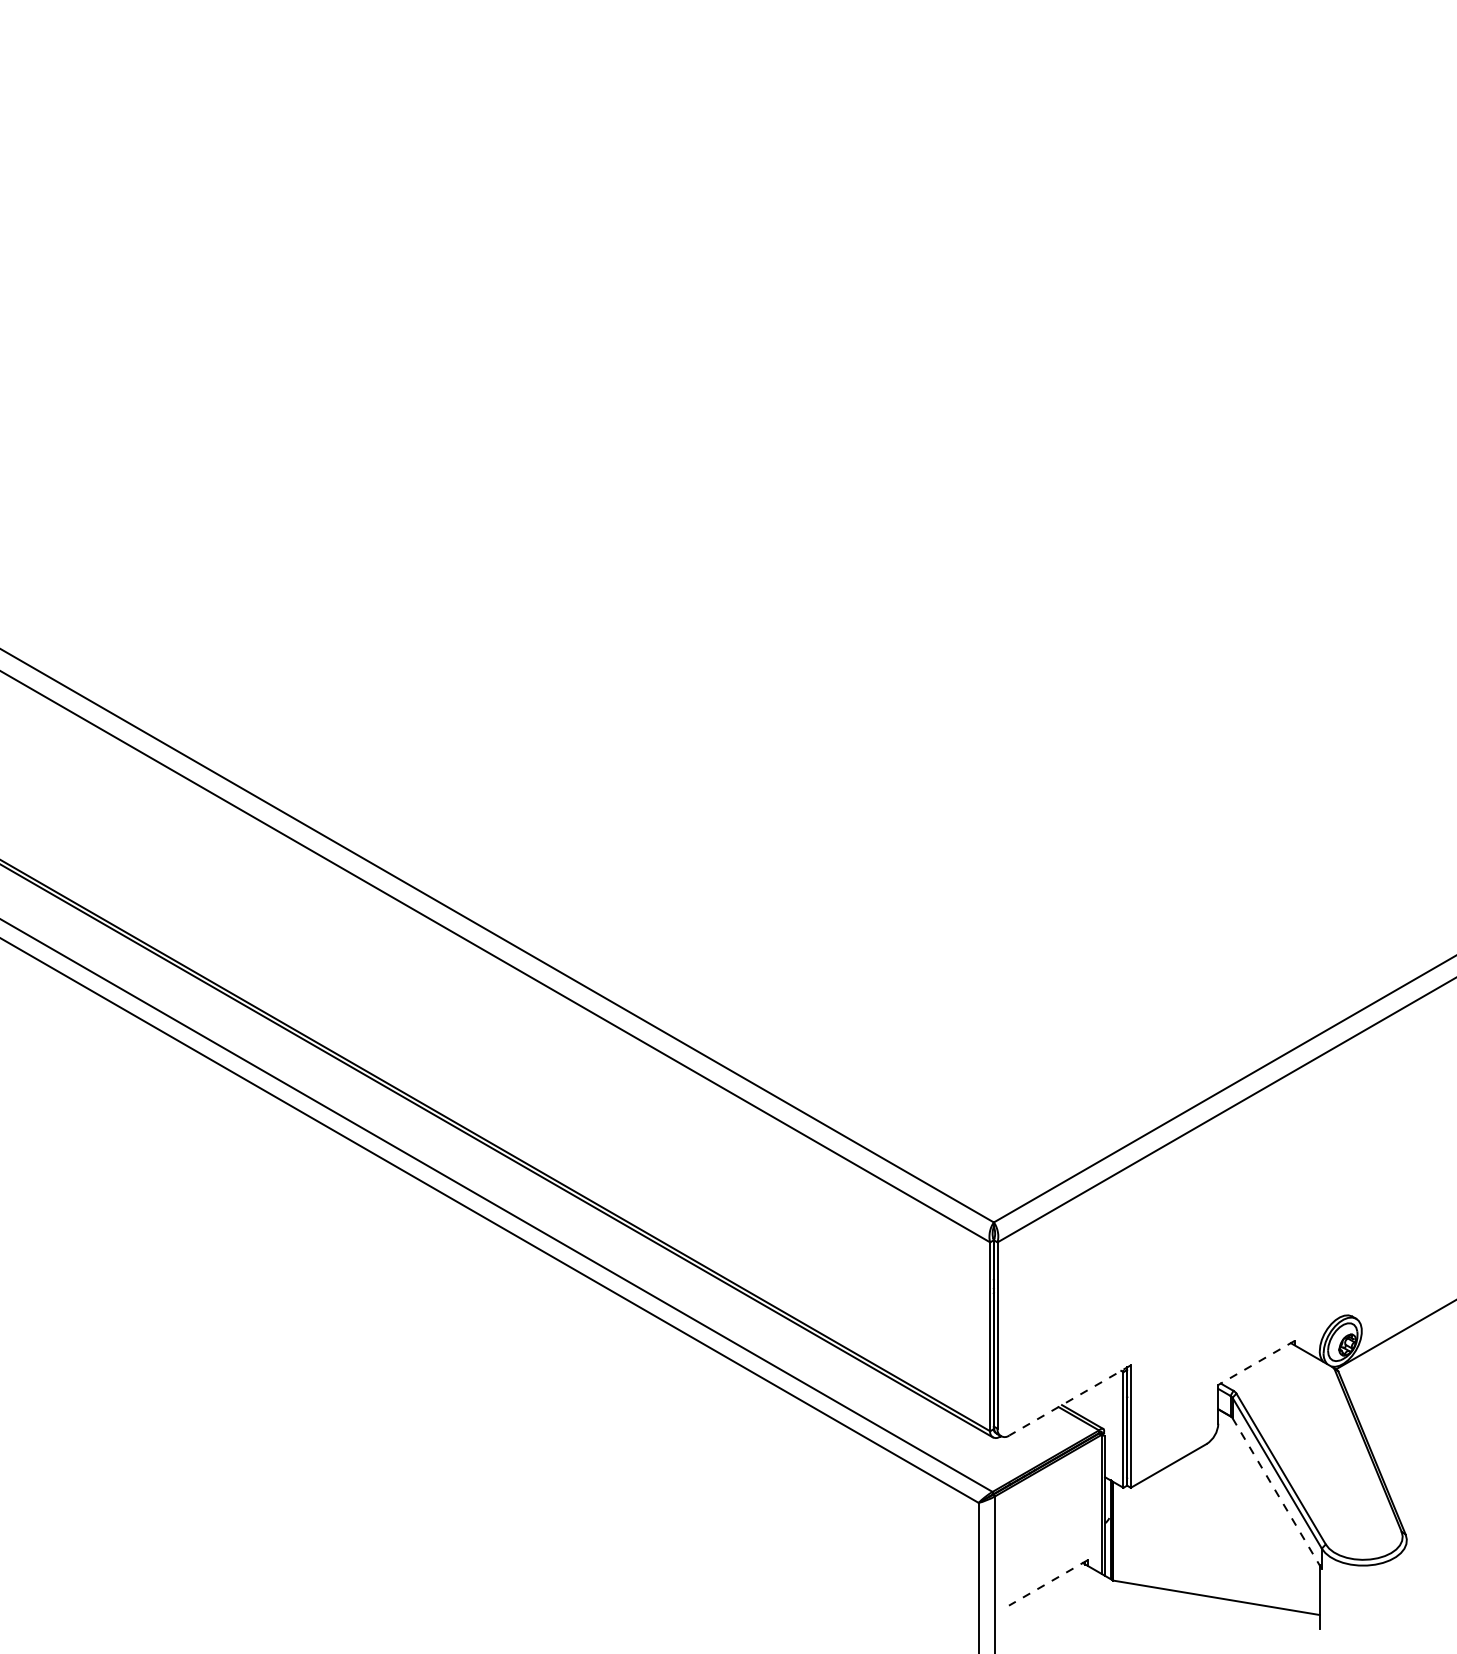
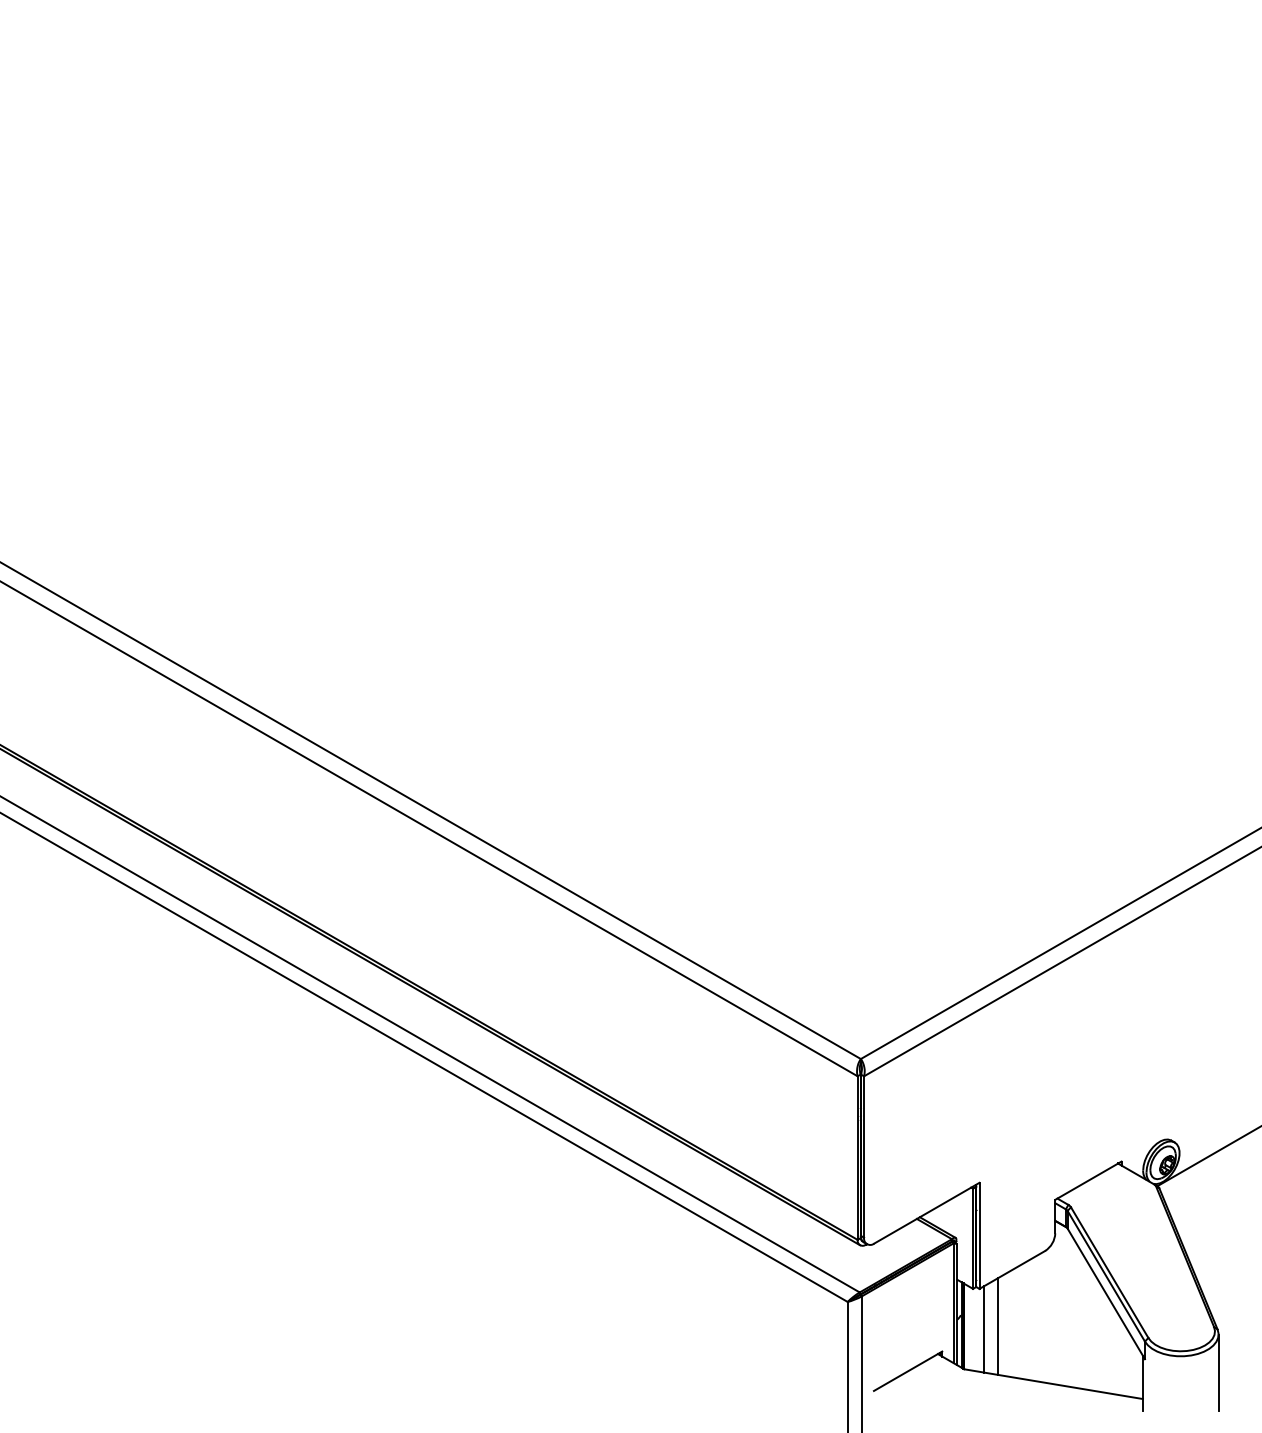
line: (1256, 1363) -> (1088, 1181), dashed -> solid
line: (1069, 1400) -> (926, 1213), dashed -> solid
line: (1277, 1493) -> (1106, 1293), dashed -> solid
line: (1152, 1531) -> (998, 1326), added
line: (1135, 1534) -> (983, 1329), added
line: (1048, 1582) -> (908, 1370), dashed -> solid
line: (1406, 1584) -> (1218, 1372), added

